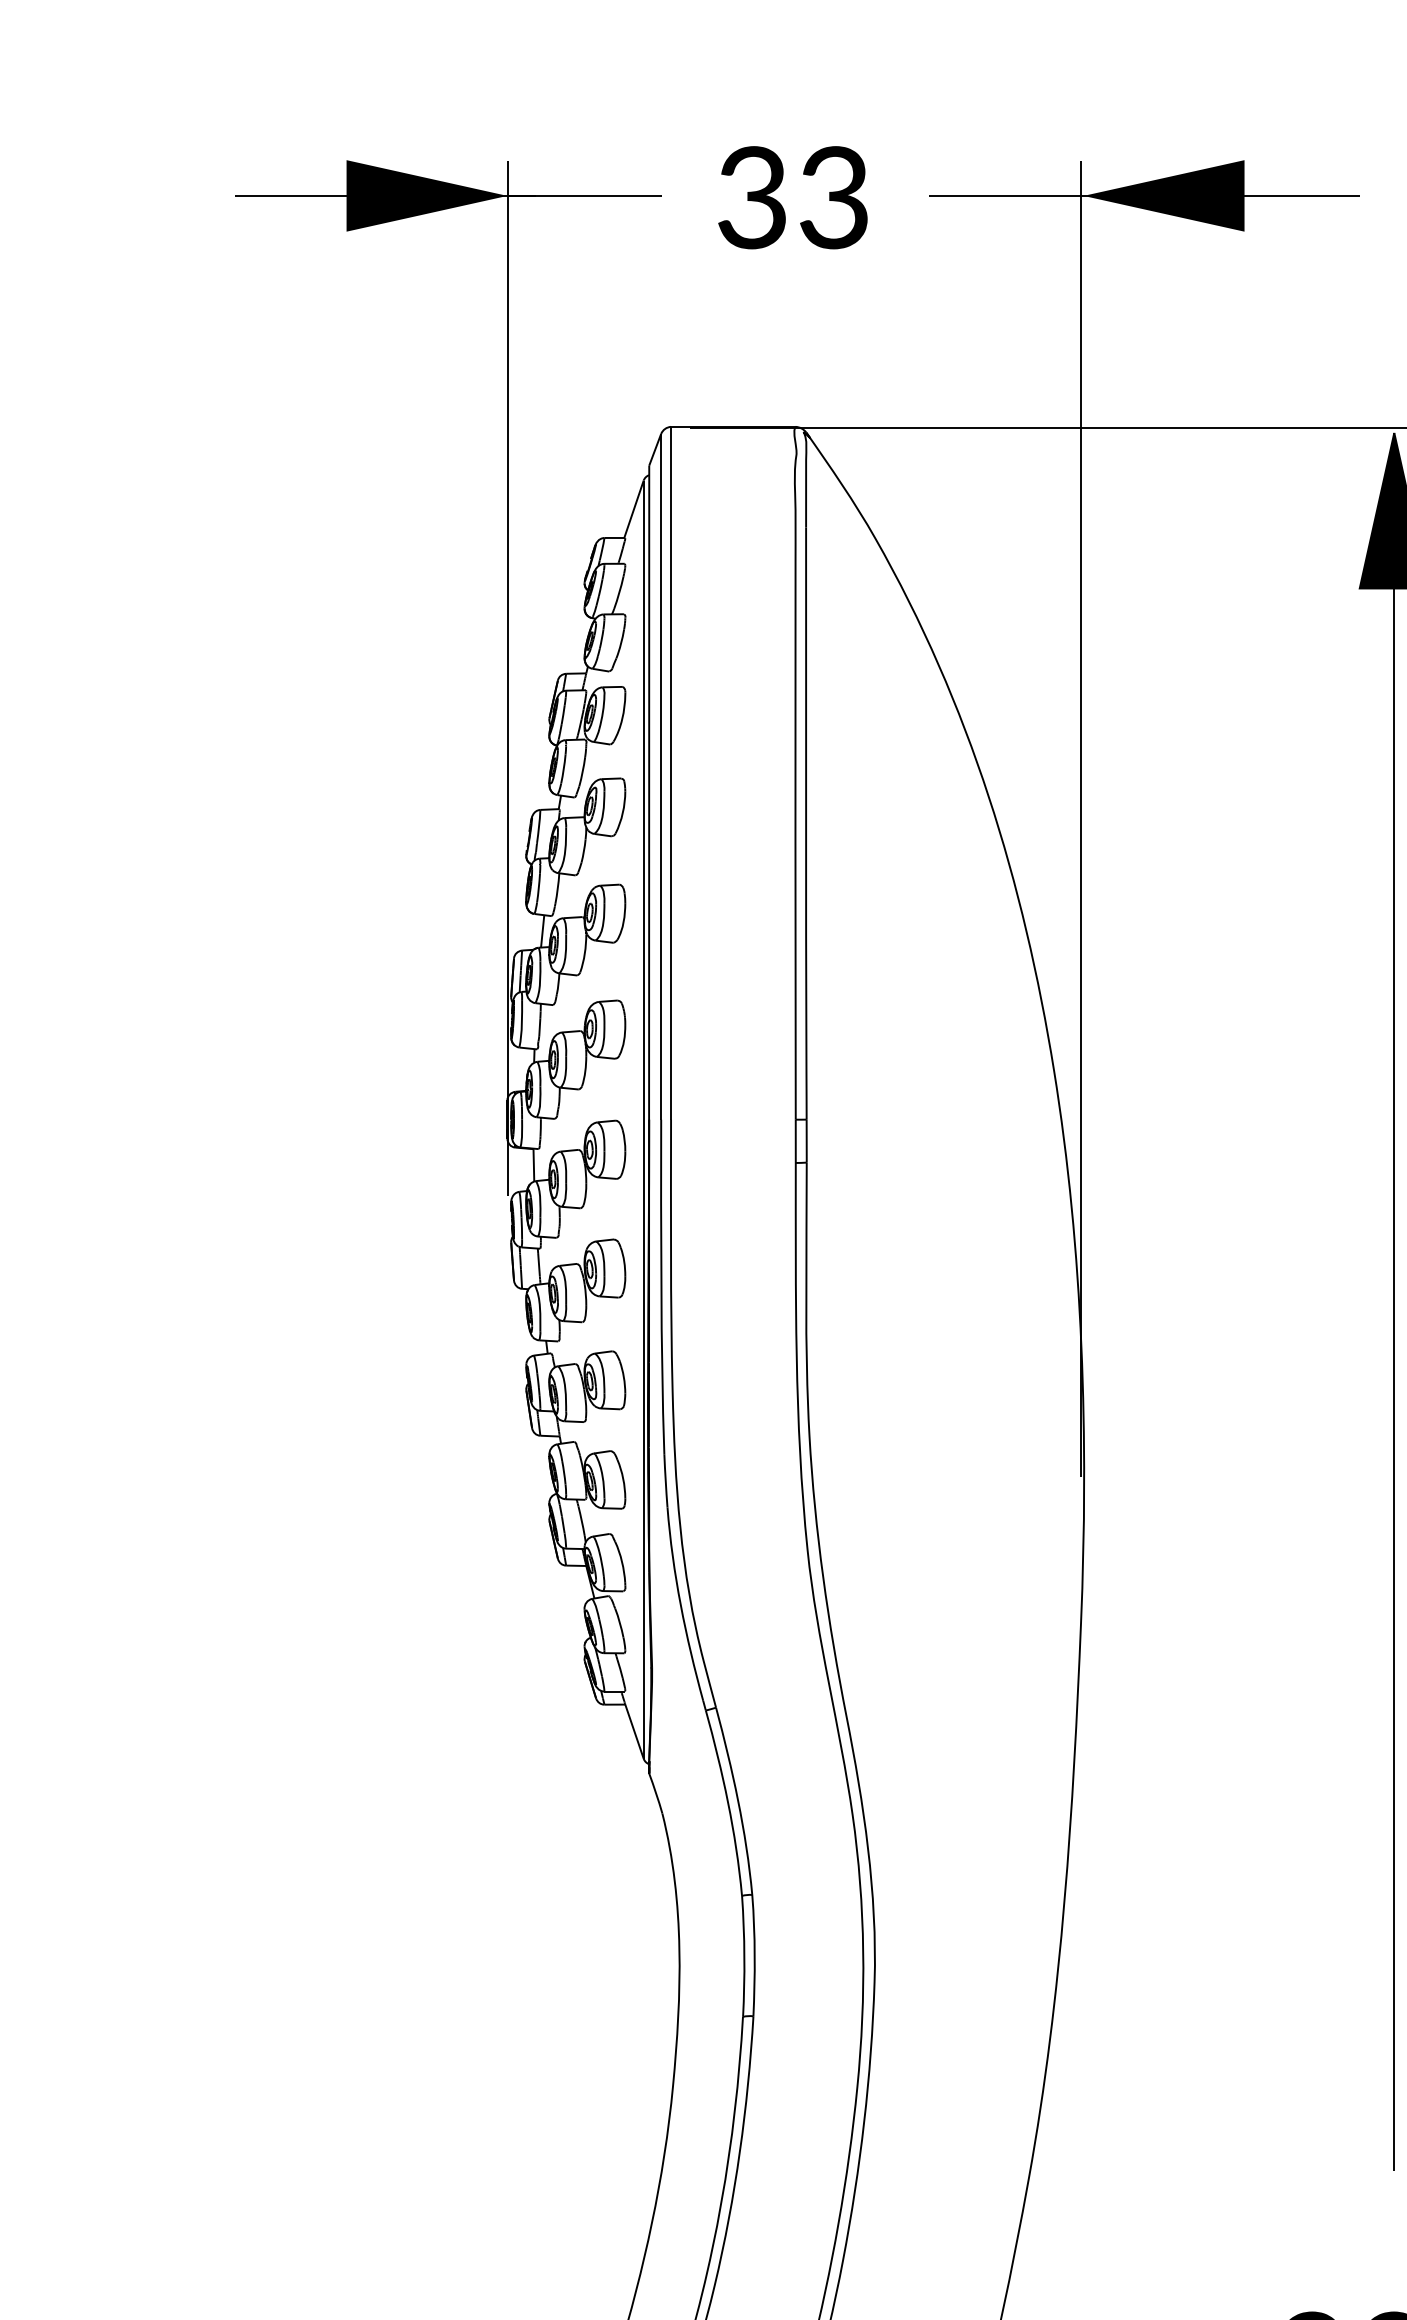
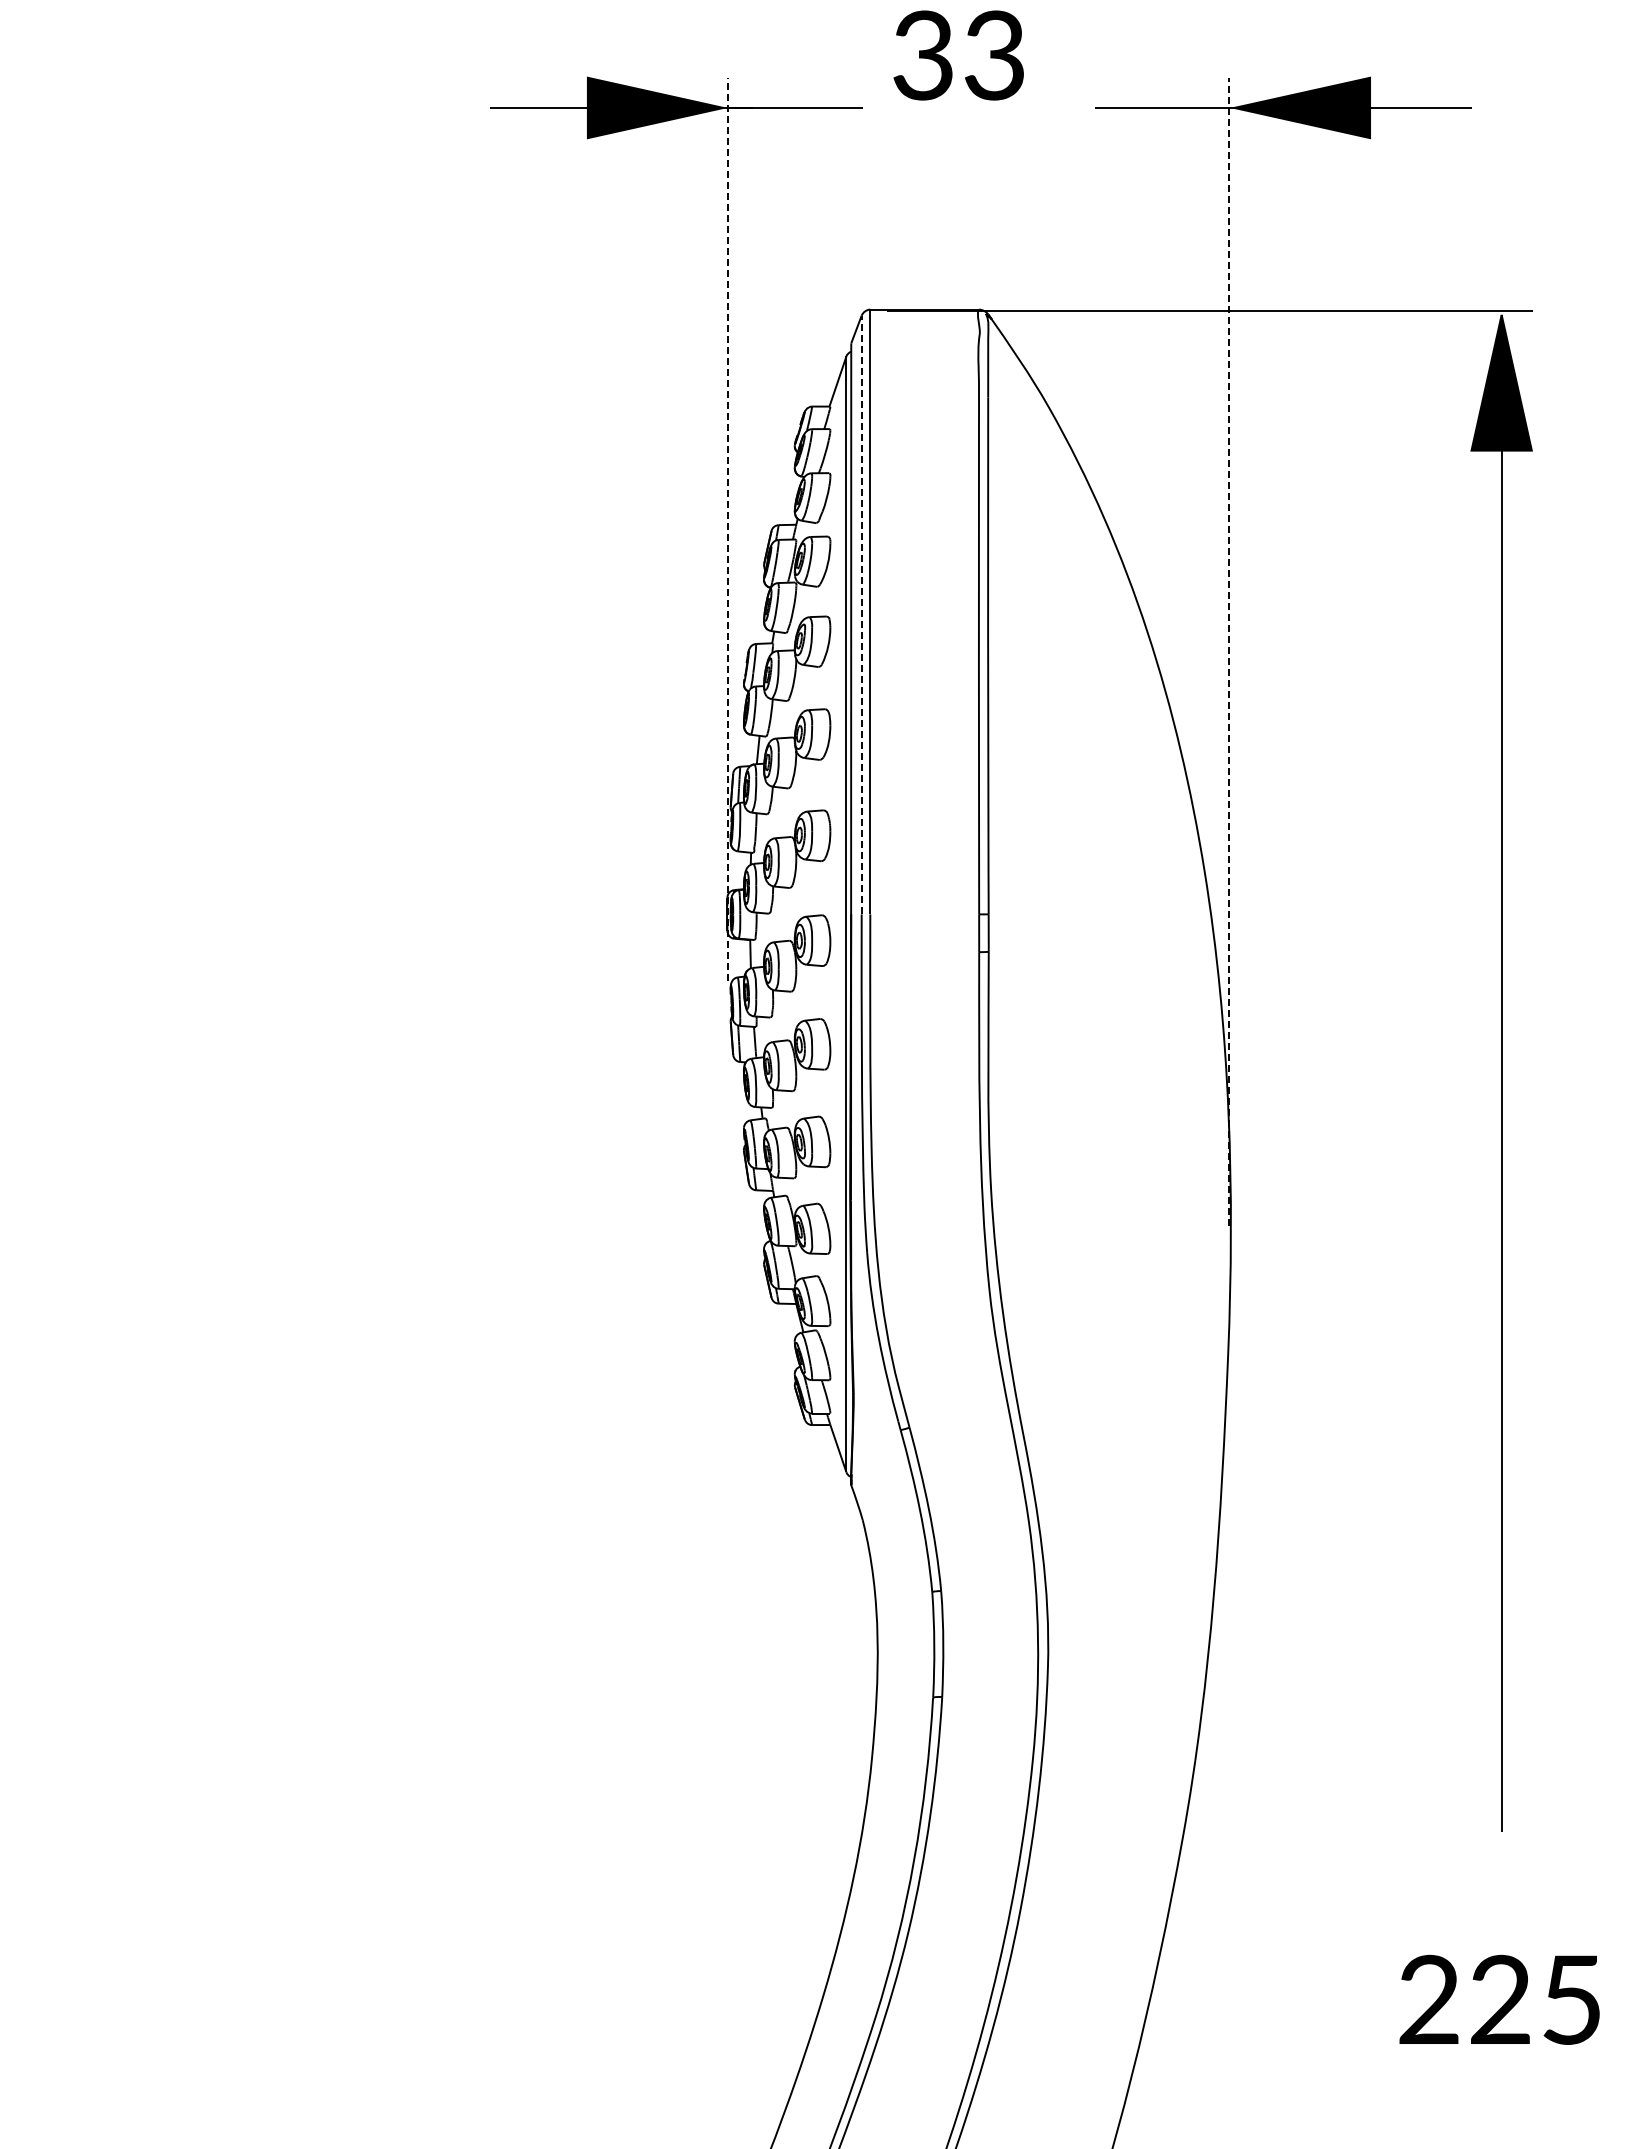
text: (792, 197) -> (958, 55), moved
line: (507, 678) -> (727, 529), solid -> dashed
line: (660, 776) -> (861, 614), solid -> dashed
line: (1081, 818) -> (1228, 651), solid -> dashed

